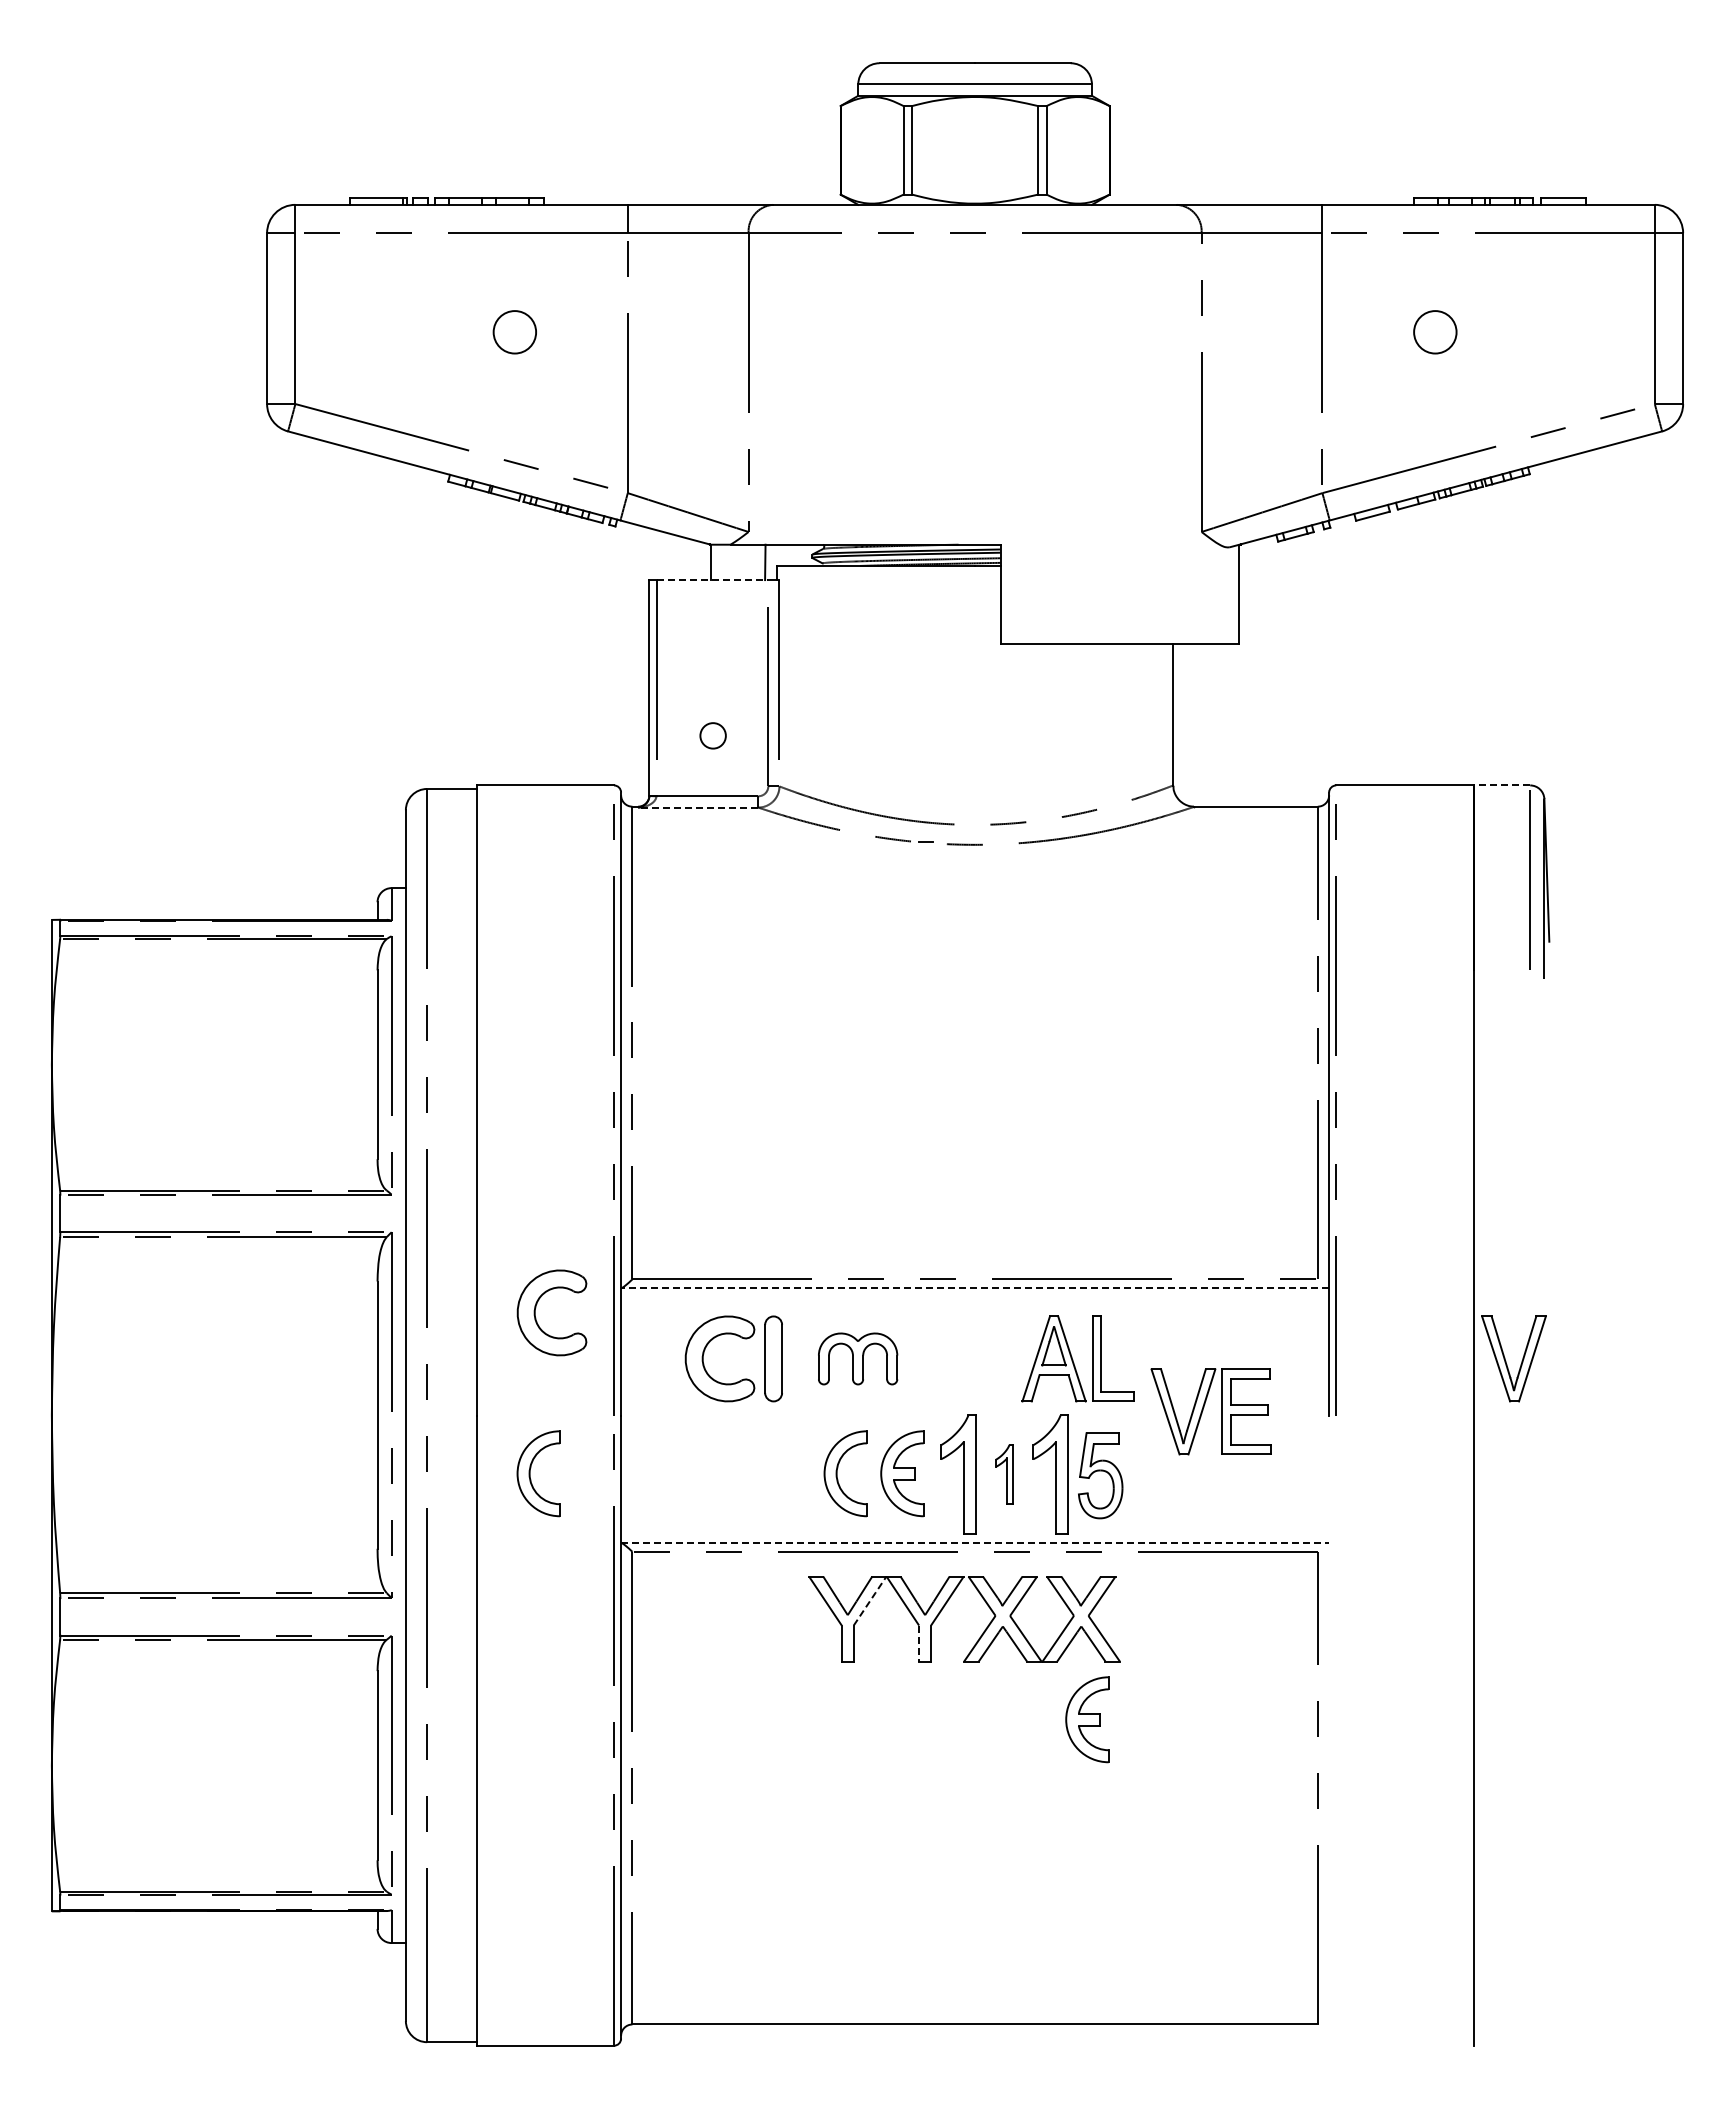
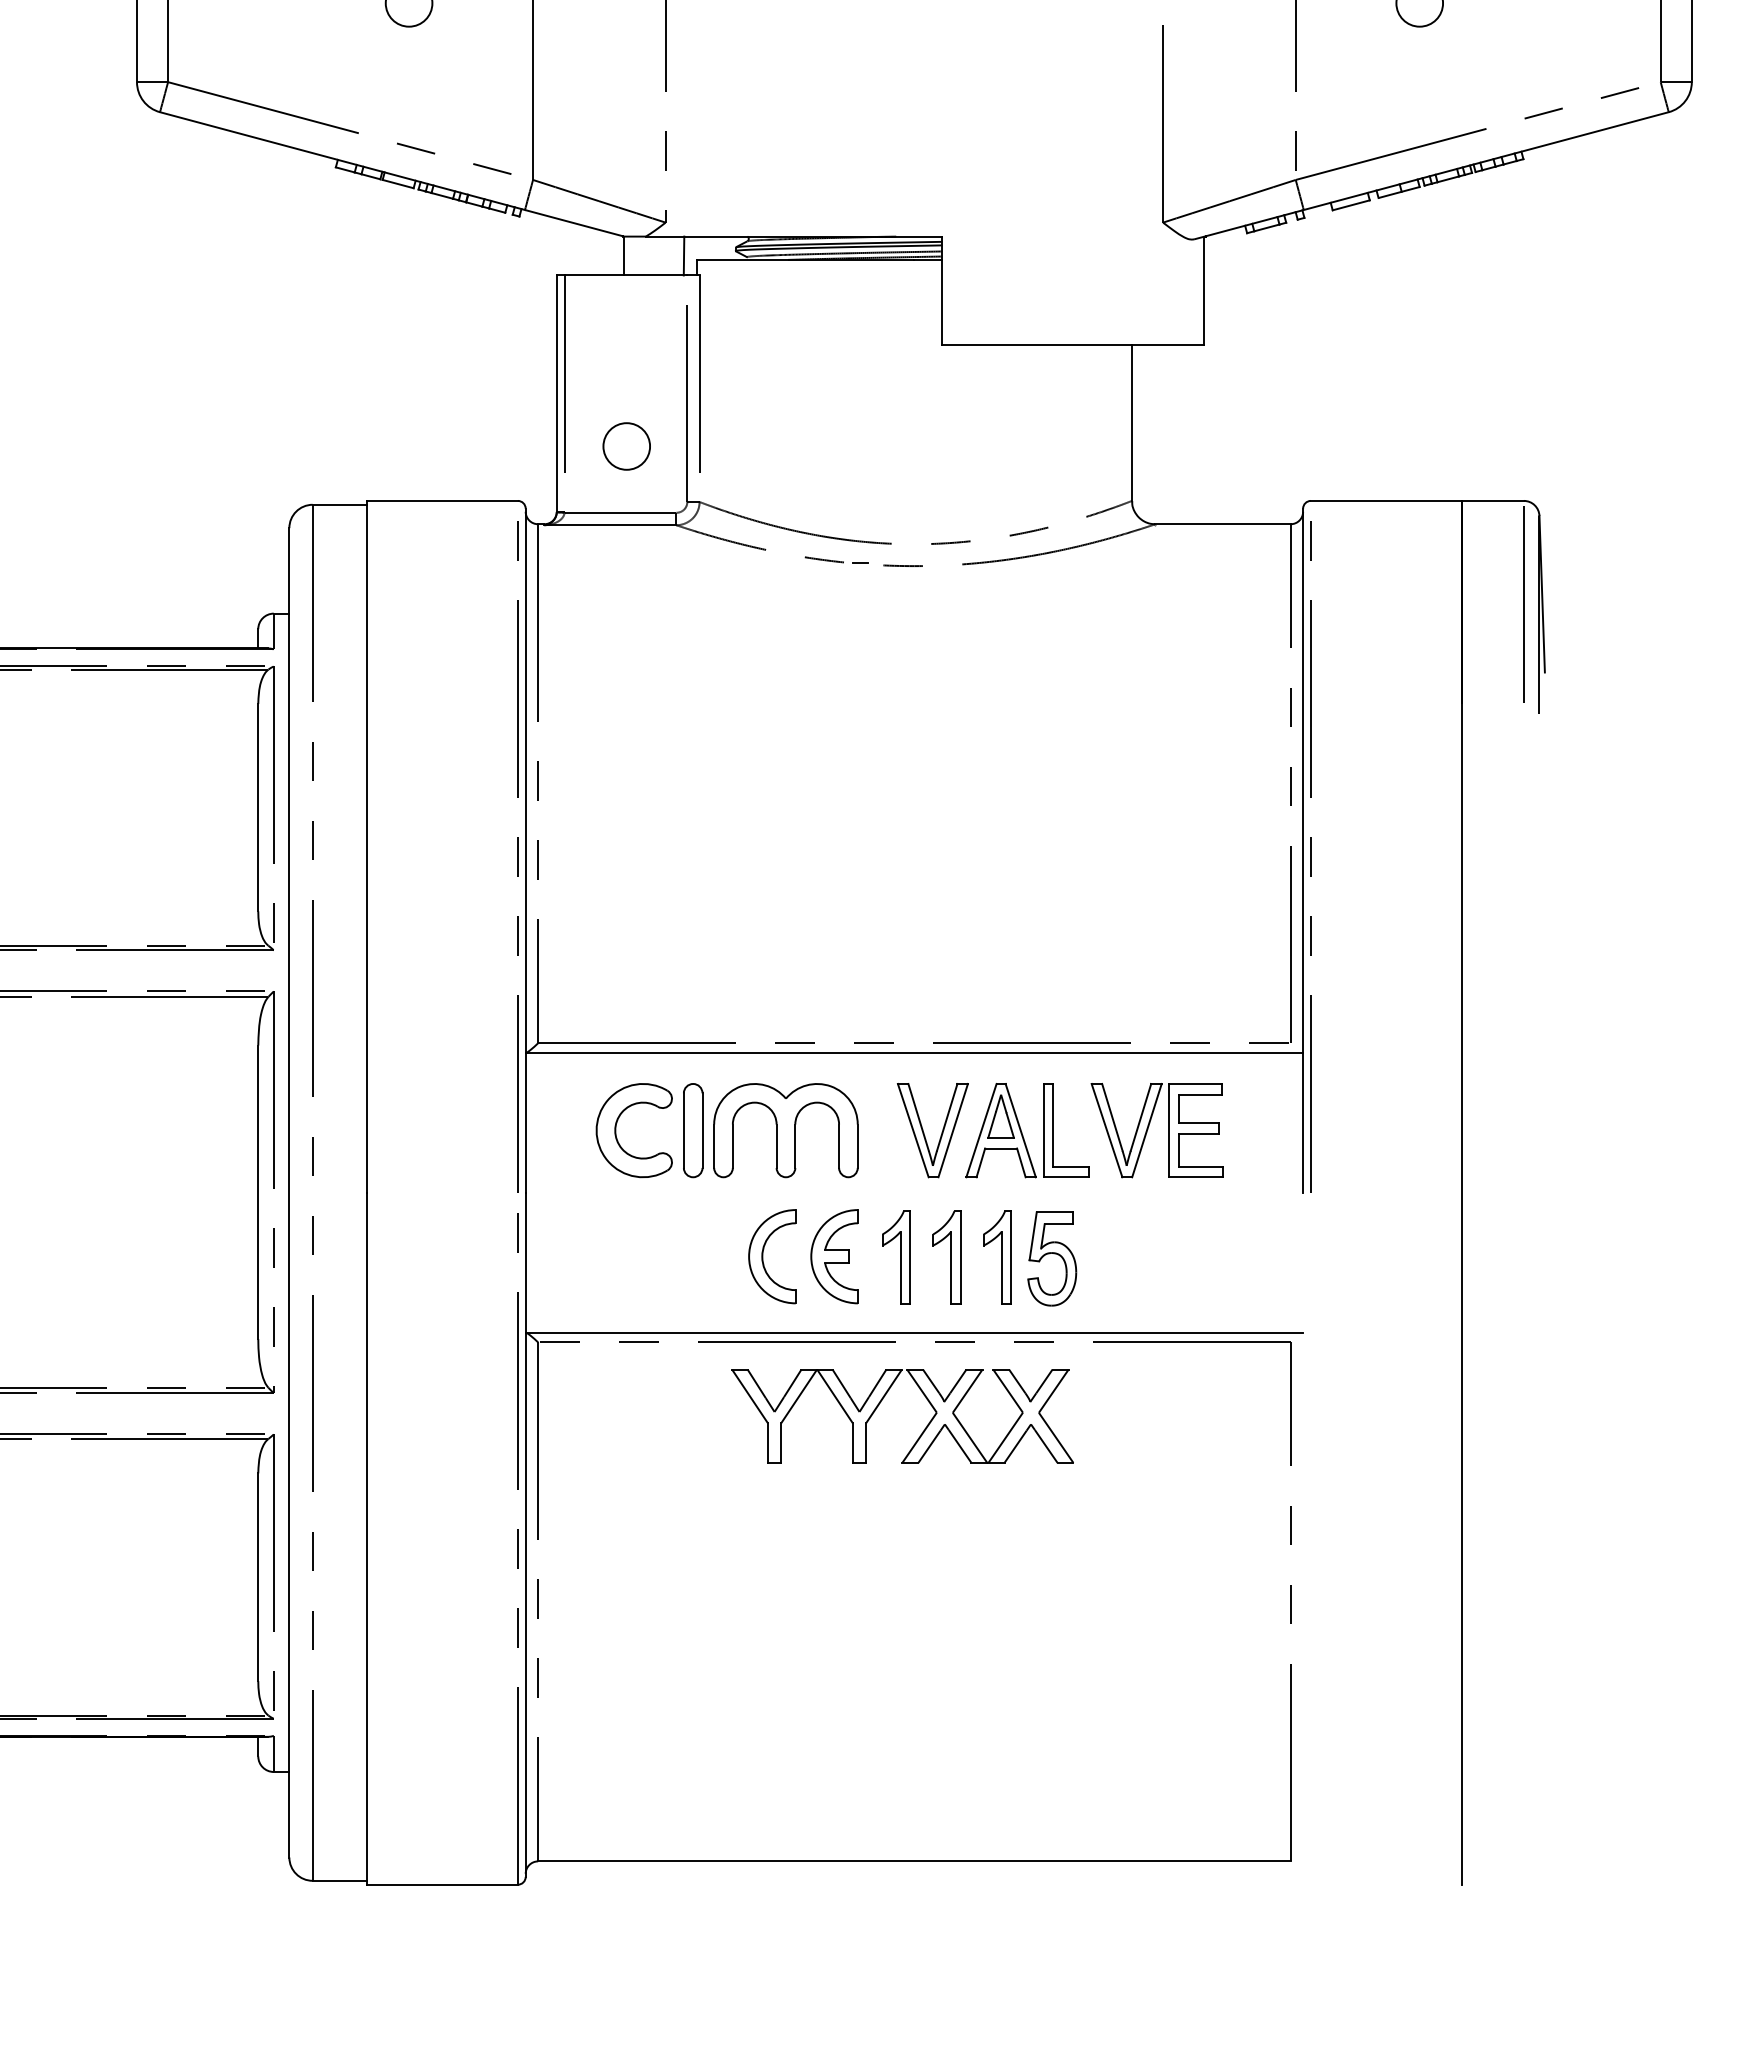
line: (712, 580) -> (626, 275), dashed -> solid
circle: (712, 735) -> (626, 446), size x1.67
line: (1501, 785) -> (1492, 500), dashed -> solid
line: (697, 807) -> (609, 525), dashed -> solid
line: (974, 1288) -> (913, 1053), dashed -> solid
part: (536, 1307) -> (432, 1074), removed
part: (857, 1358) -> (785, 1130), size x1.67
part: (1506, 1361) -> (924, 1133), moved
part: (1203, 1410) -> (1148, 1129), moved
part: (530, 1473) -> (426, 1256), removed
part: (958, 1474) -> (896, 1257), size x0.71
part: (1004, 1474) -> (946, 1257), size x1.43
part: (1050, 1474) -> (997, 1257), size x0.71
line: (975, 1543) -> (914, 1333), dashed -> solid
line: (870, 1601) -> (799, 1396), dashed -> solid
line: (919, 1643) -> (853, 1443), dashed -> solid
part: (1087, 1719) -> (1037, 1526), removed

